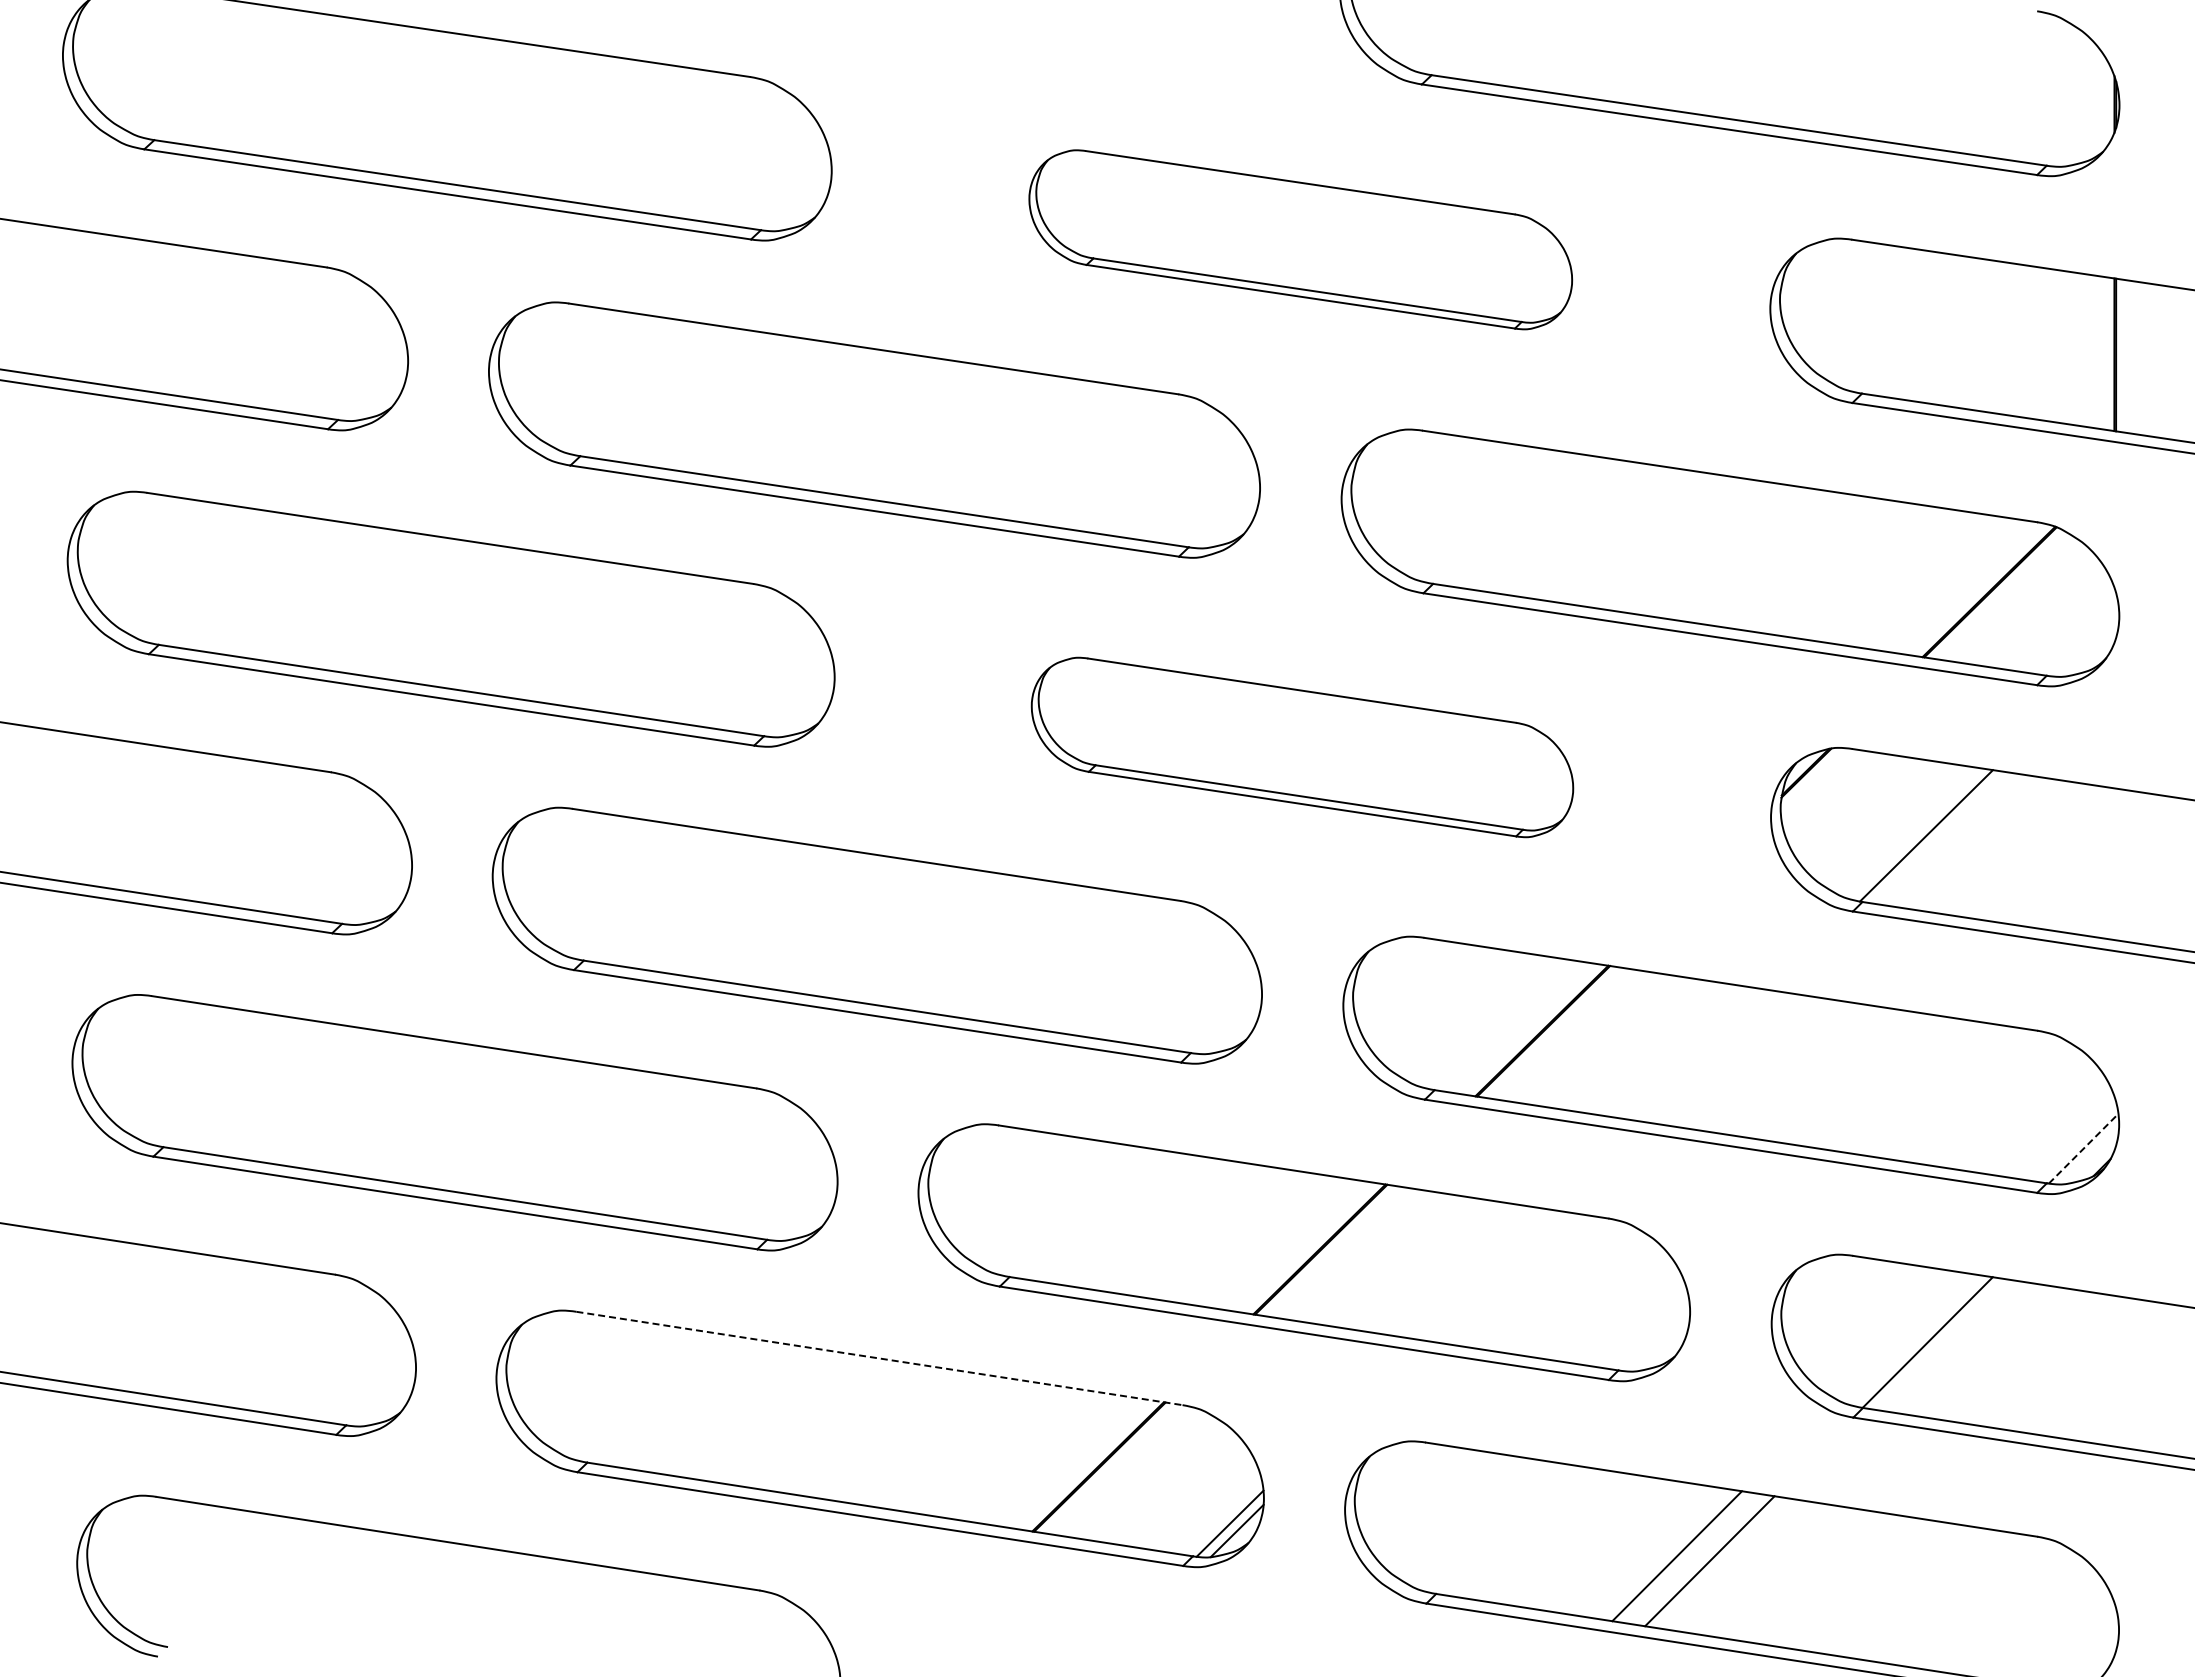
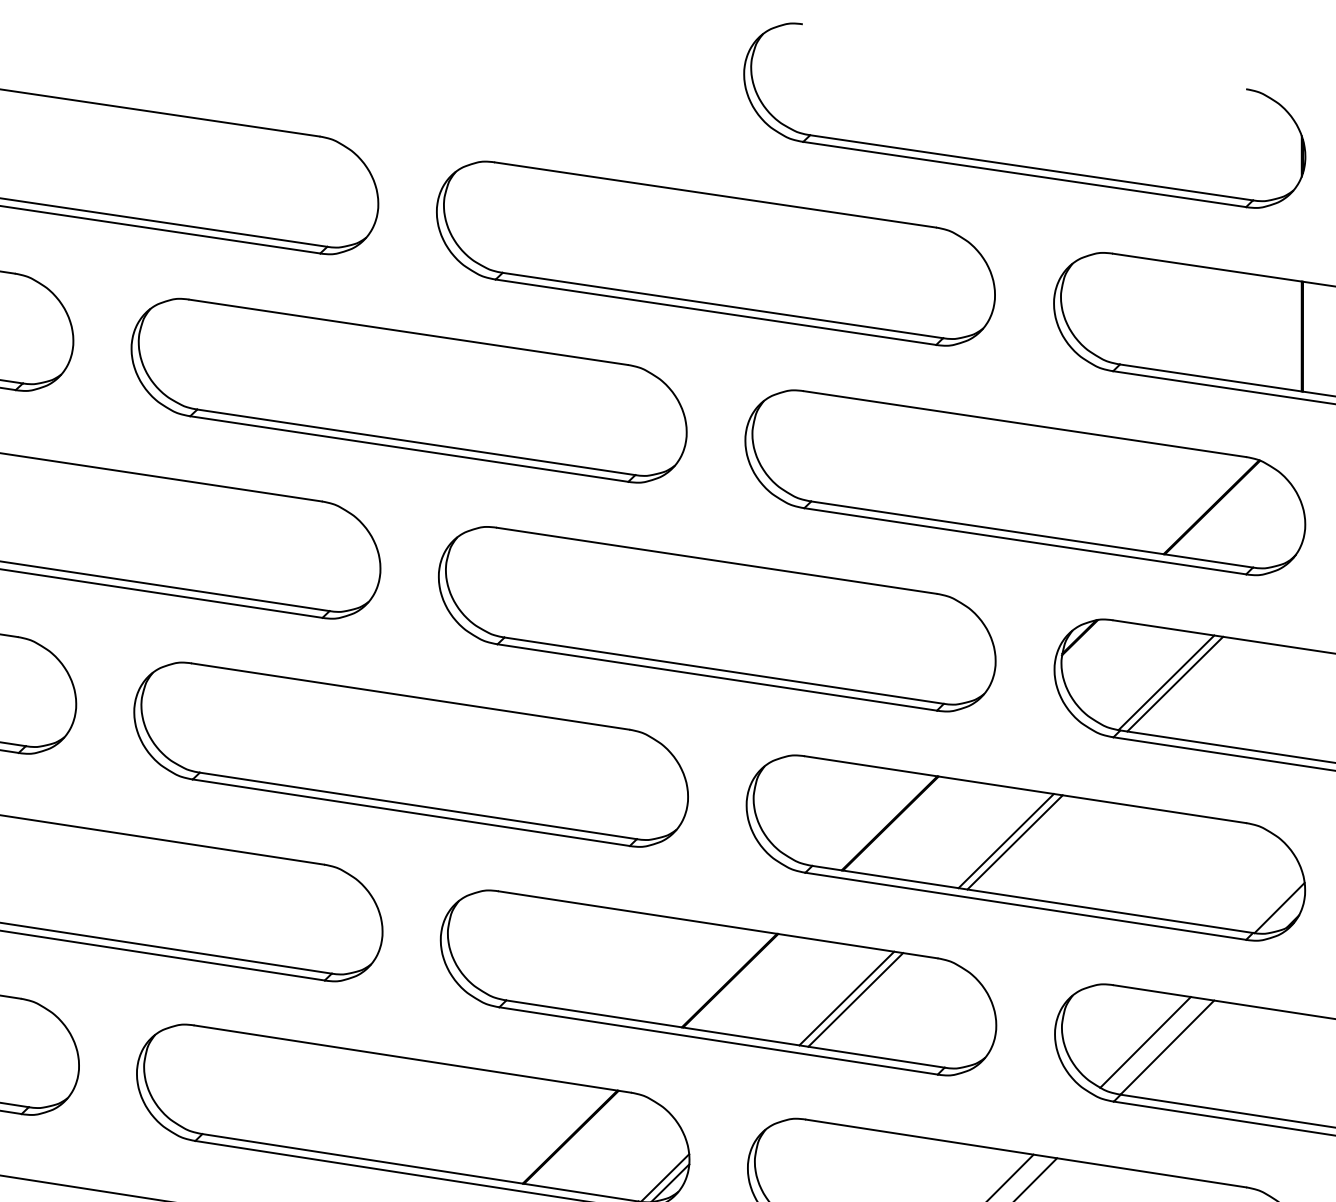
part: (1300, 239) -> (715, 253), size x1.43
part: (1302, 747) -> (717, 619), size x1.43
line: (1938, 837) -> (1175, 684), added
line: (1703, 1055) -> (1005, 840), added
line: (1716, 1057) -> (1015, 842), added
line: (2084, 1148) -> (1280, 907), dashed -> solid
line: (1482, 1274) -> (846, 998), added
line: (1494, 1276) -> (855, 1000), added
line: (1897, 1335) -> (1145, 1042), added
line: (879, 1358) -> (412, 1059), dashed -> solid

